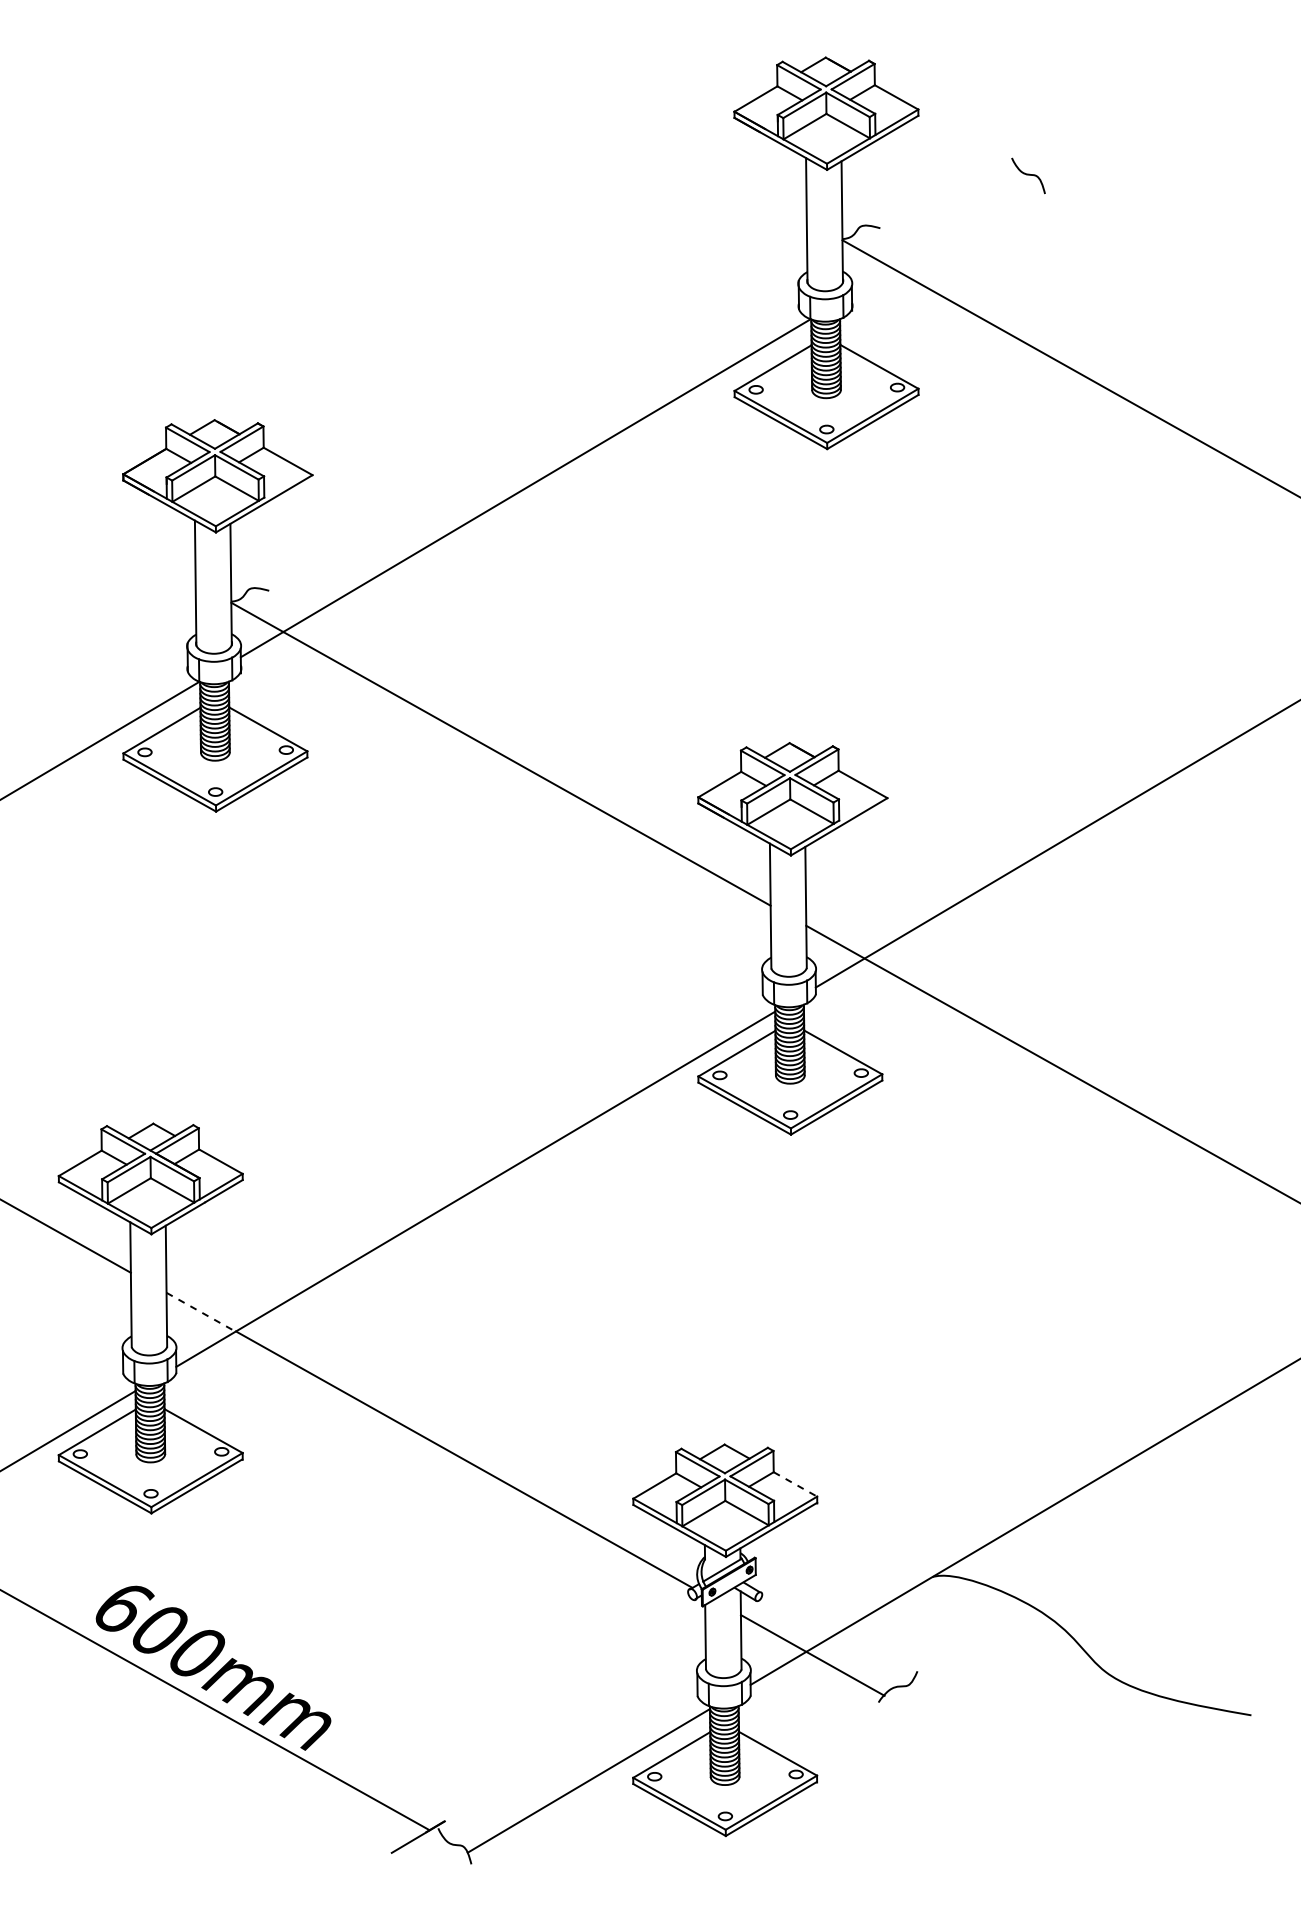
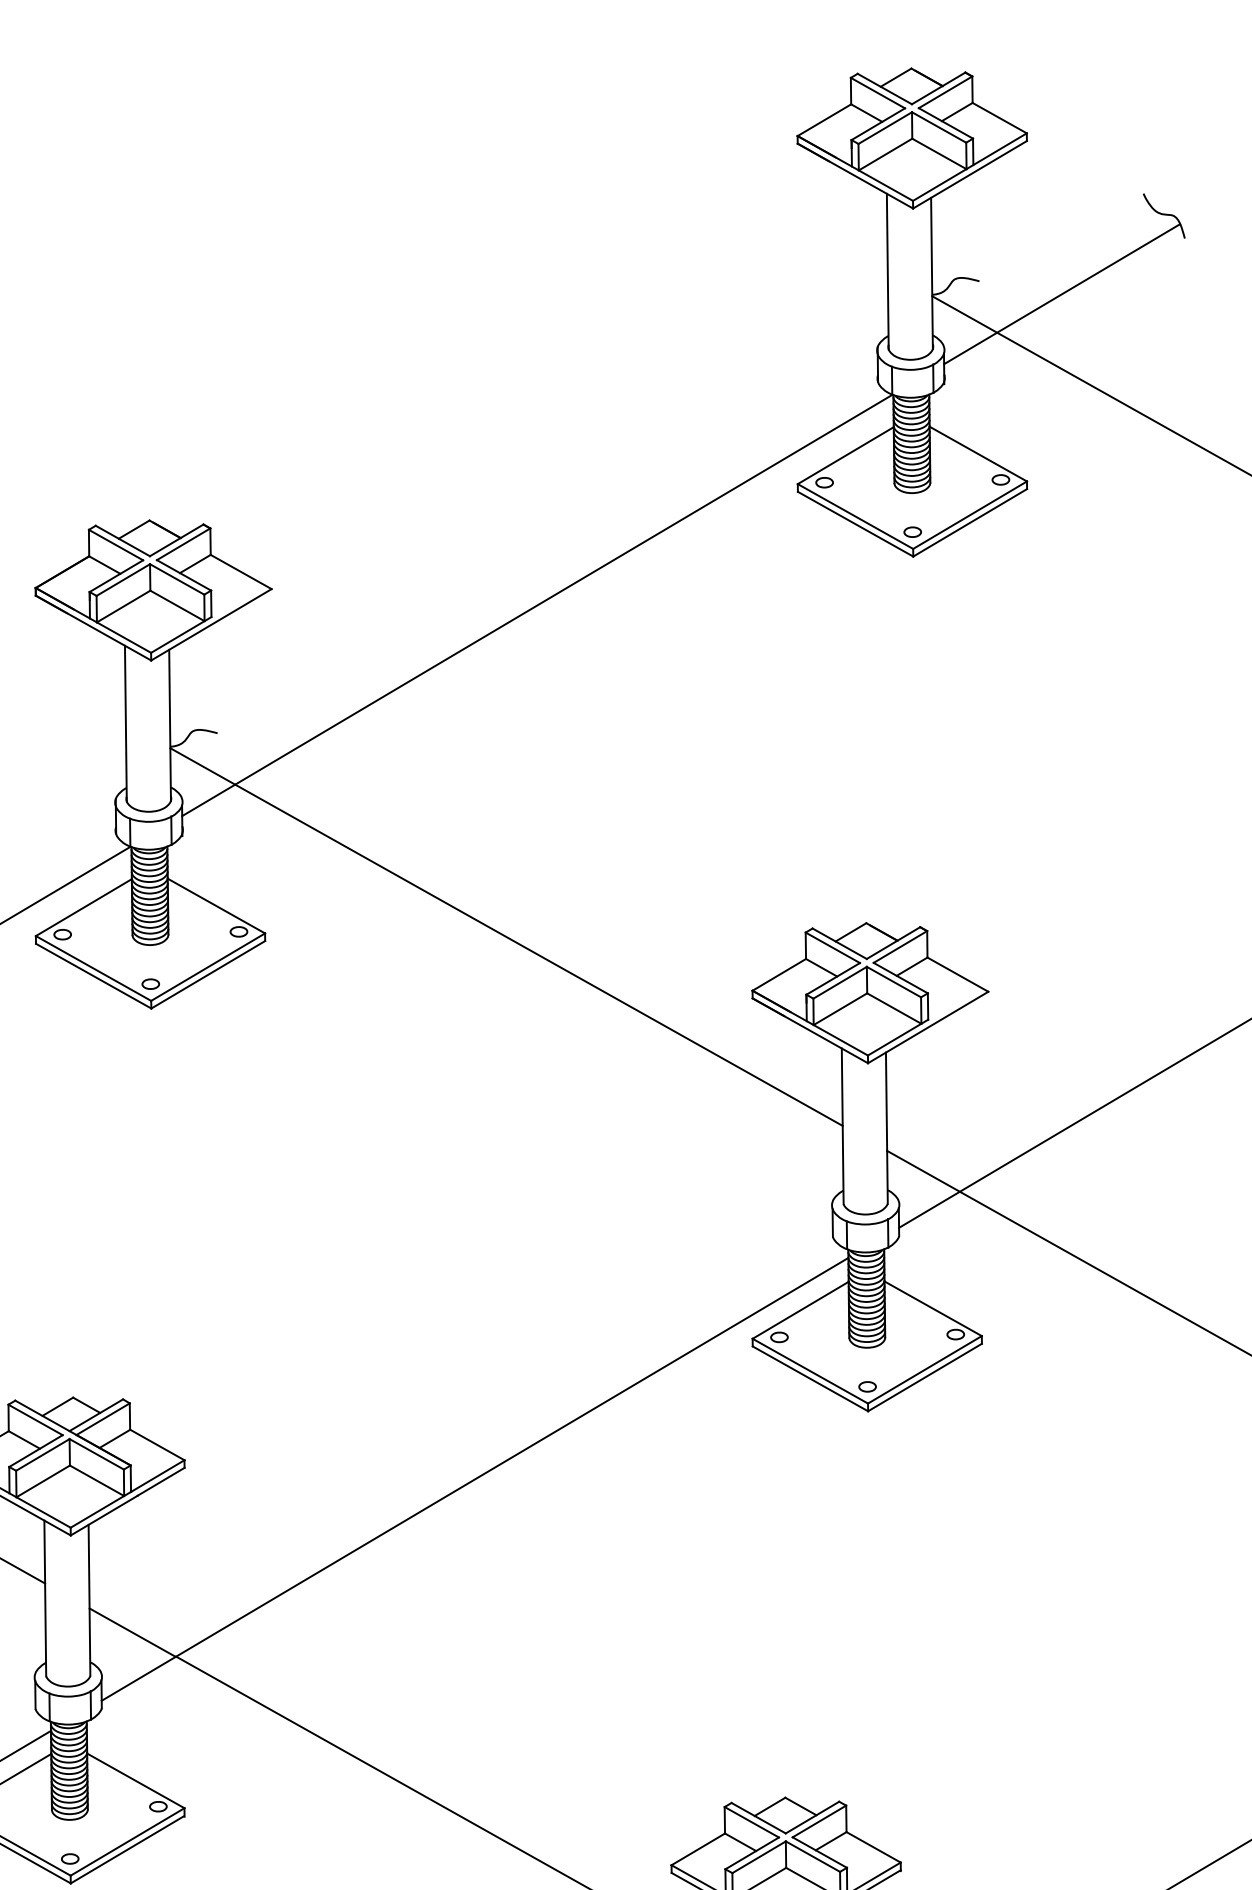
line: (946, 238) -> (1061, 294), added
line: (201, 1312) -> (133, 1633), dashed -> solid
line: (795, 1484) -> (873, 1847), dashed -> solid

